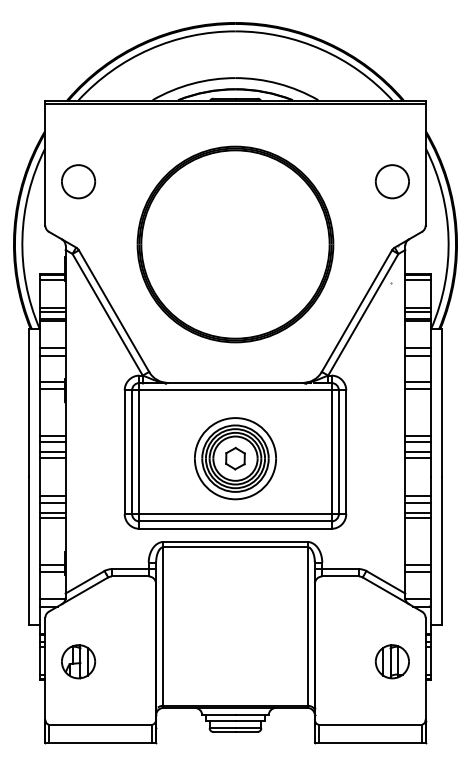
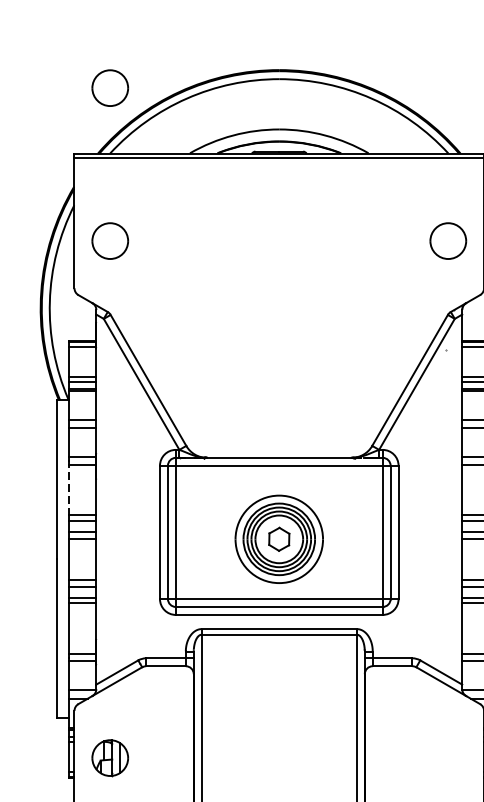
part: (78, 39) -> (110, 87), added
part: (235, 244) -> (279, 308), removed
line: (39, 412) -> (68, 489), solid -> dashed
part: (391, 661) -> (447, 757), removed

